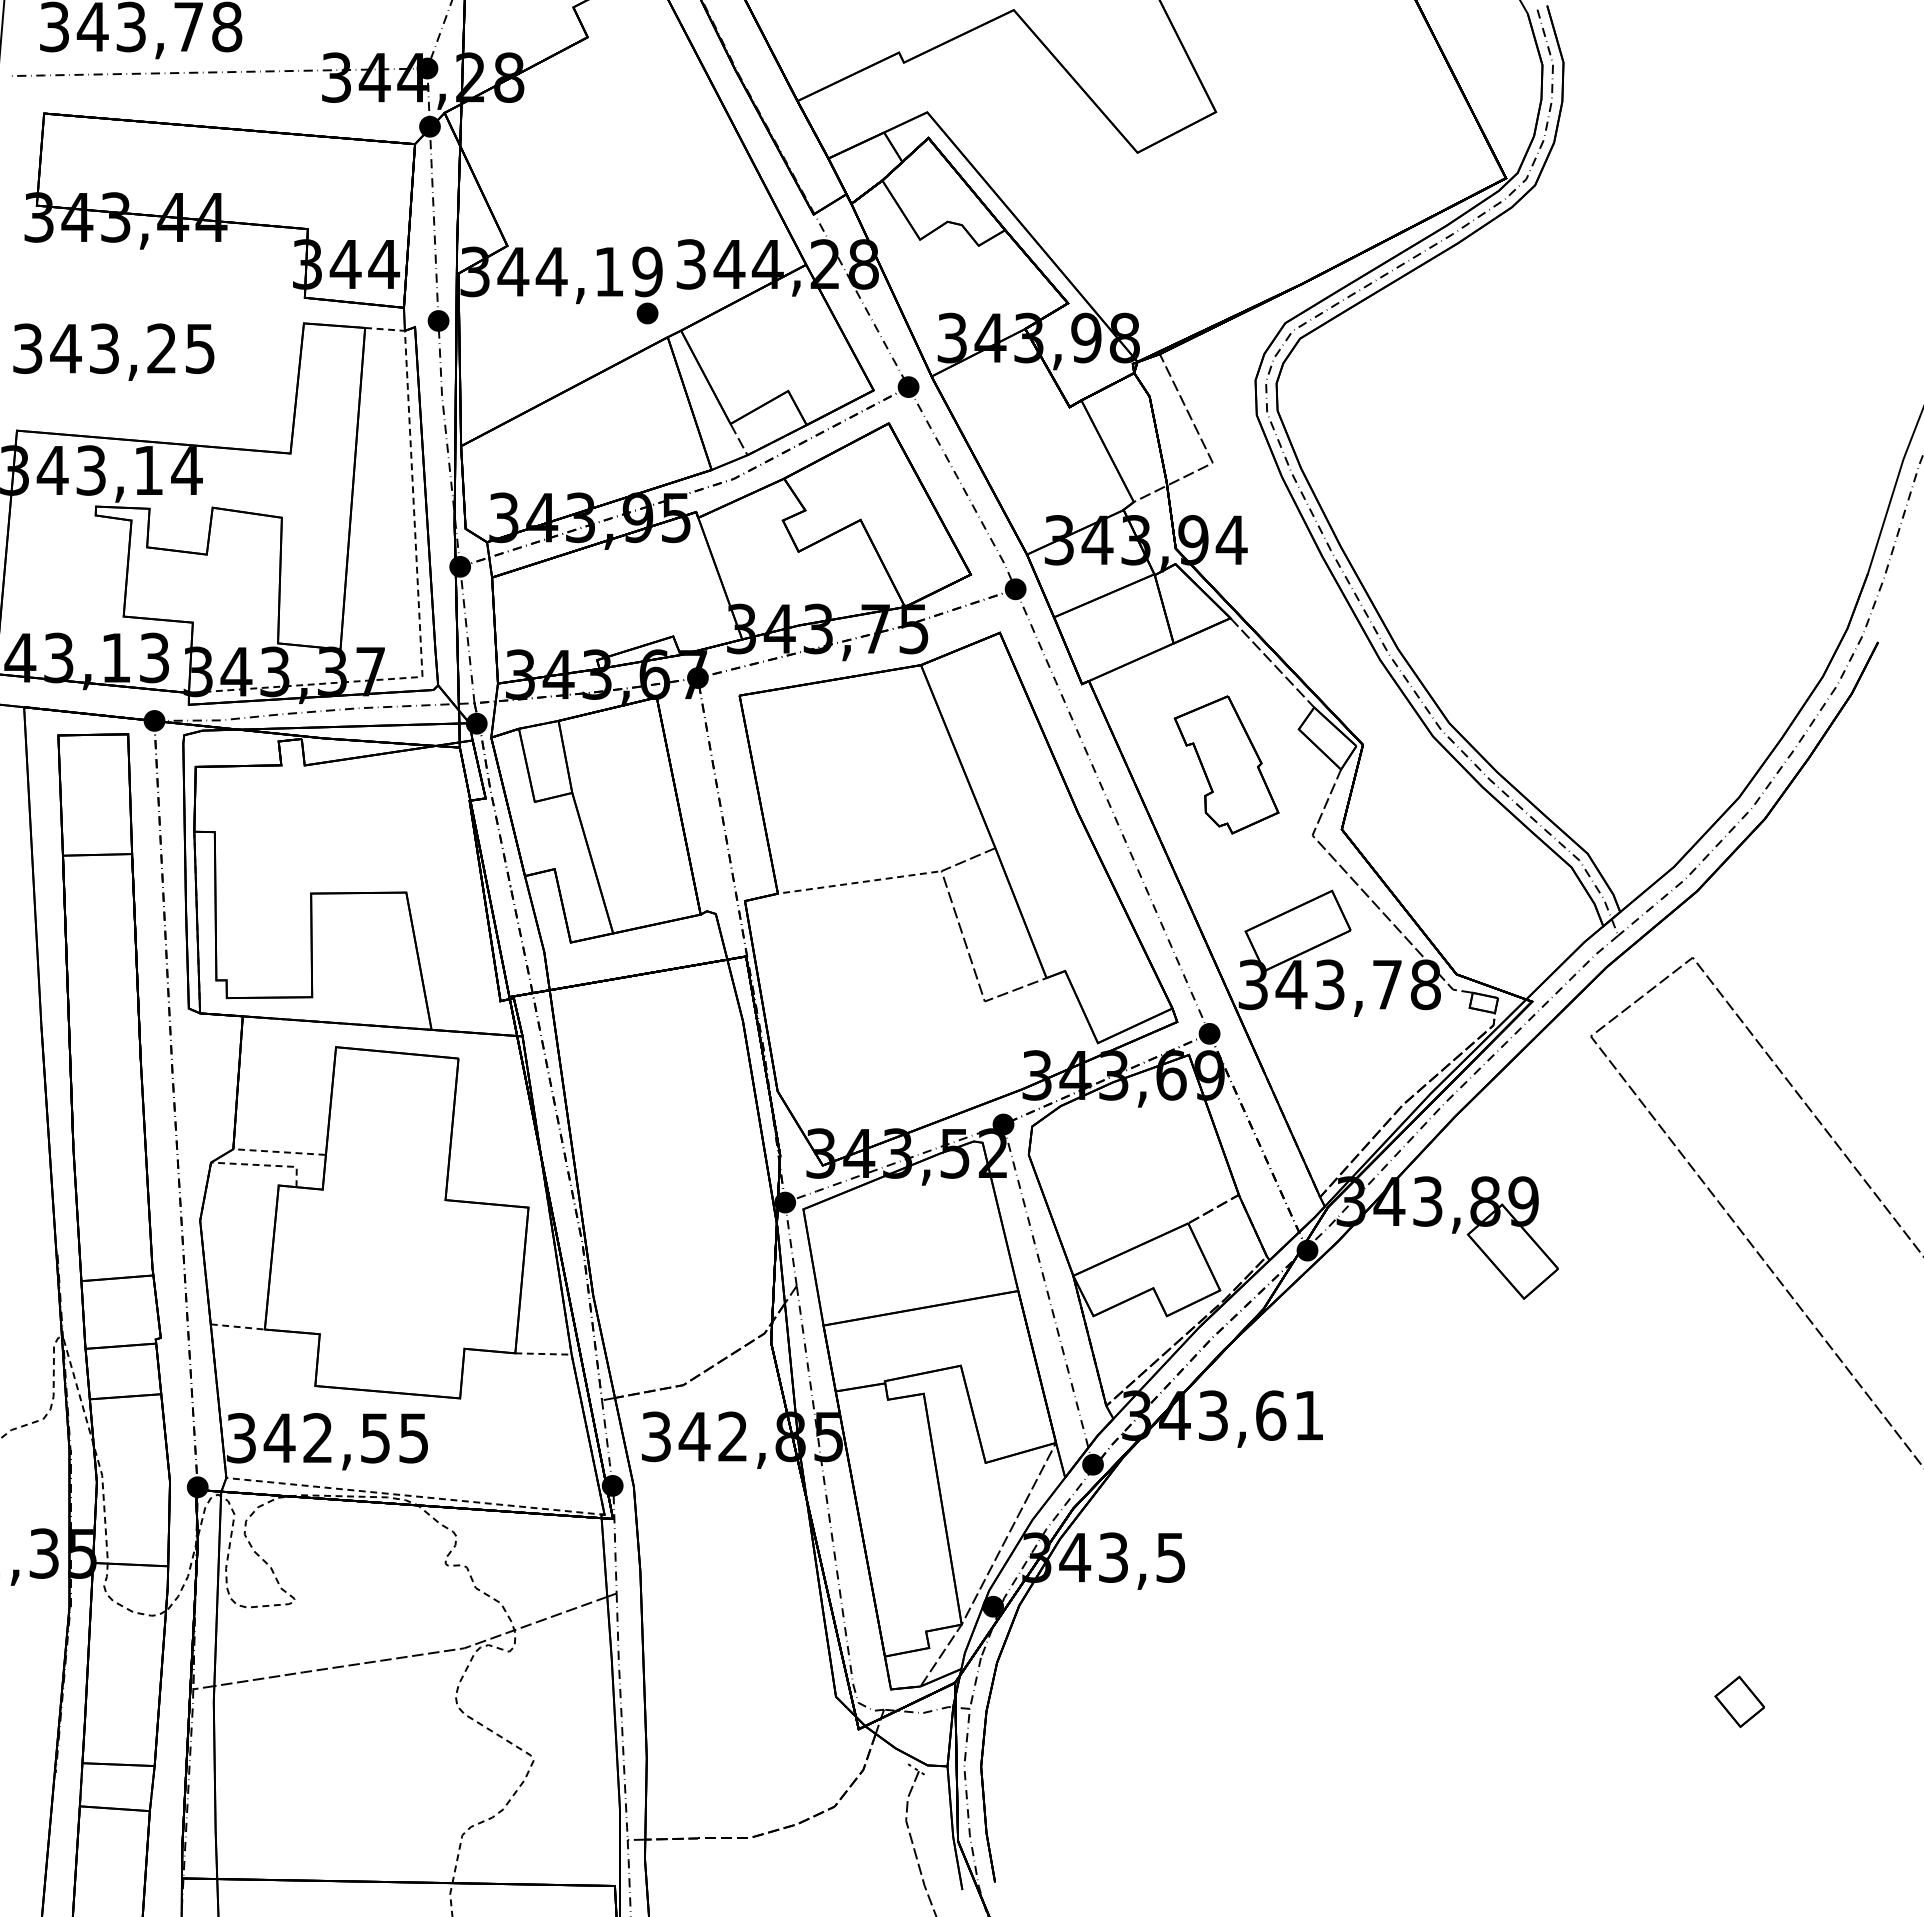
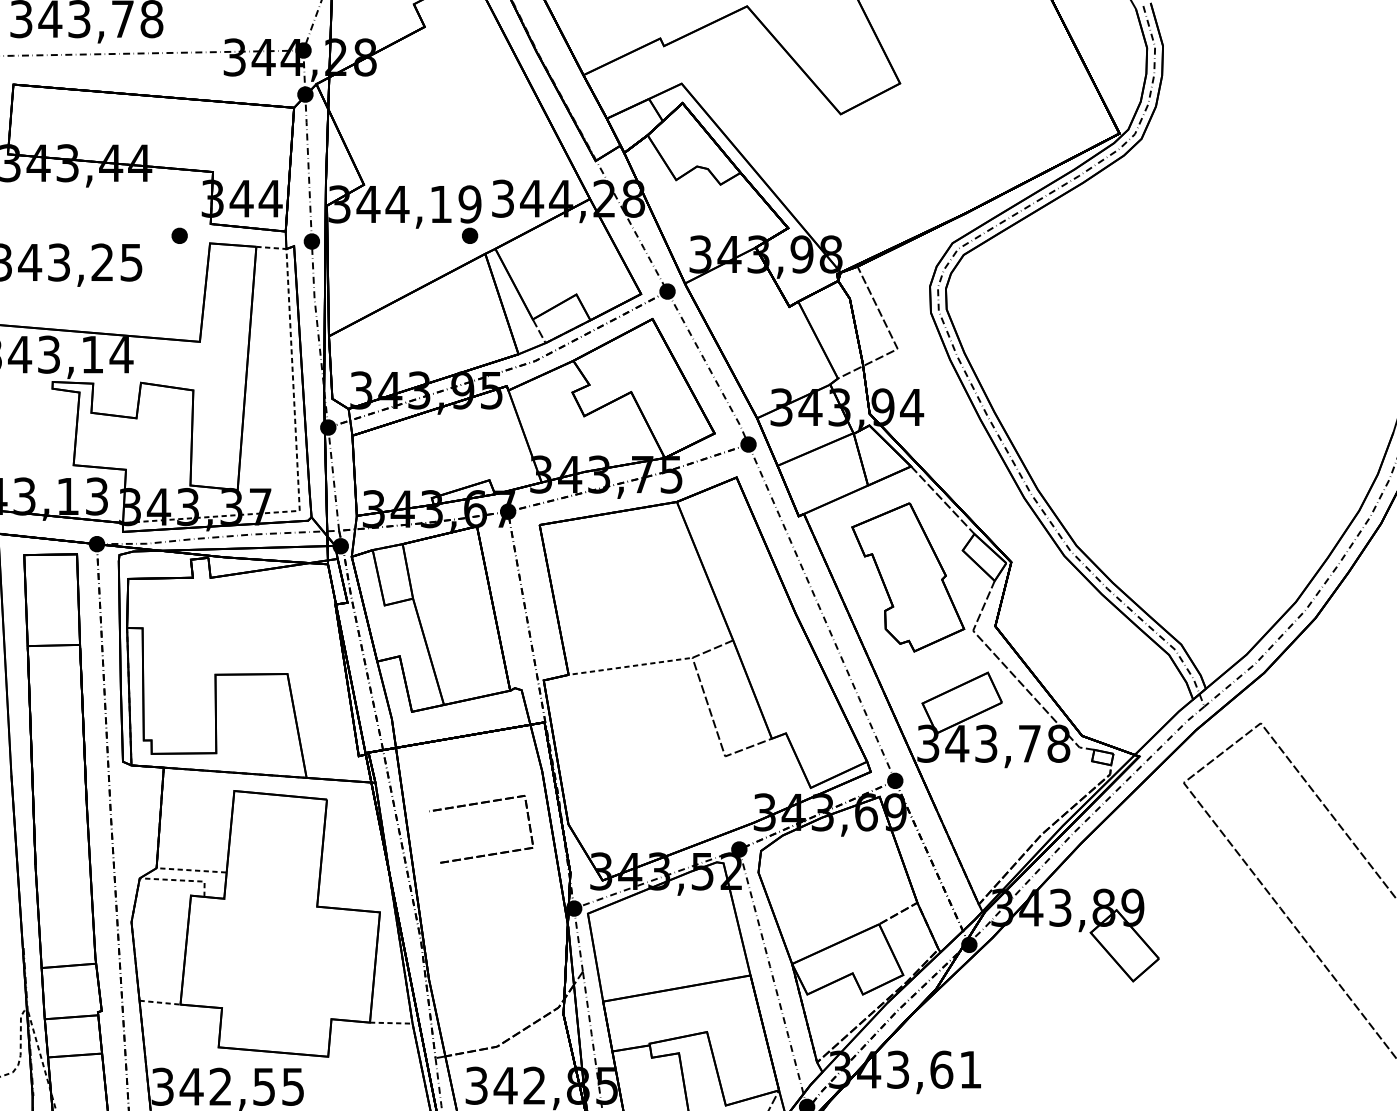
part: (263, 313) -> (179, 235), added
part: (1226, 764) -> (908, 577), size x1.43
part: (654, 1065) -> (475, 804), added

